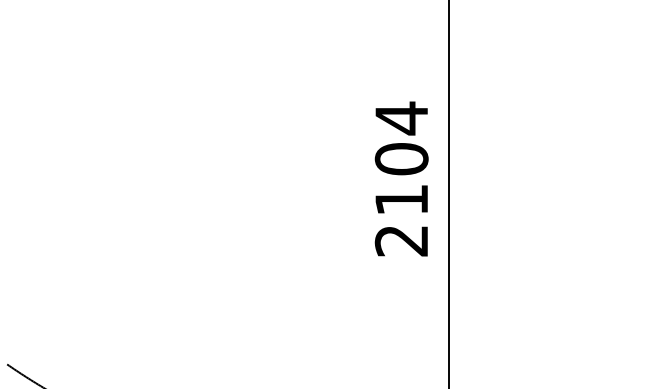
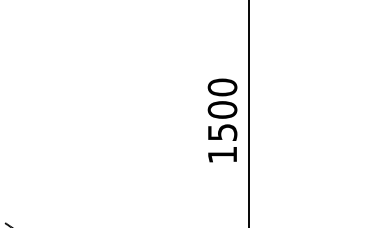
text: (401, 178) -> (222, 120), 2104 -> 1500

